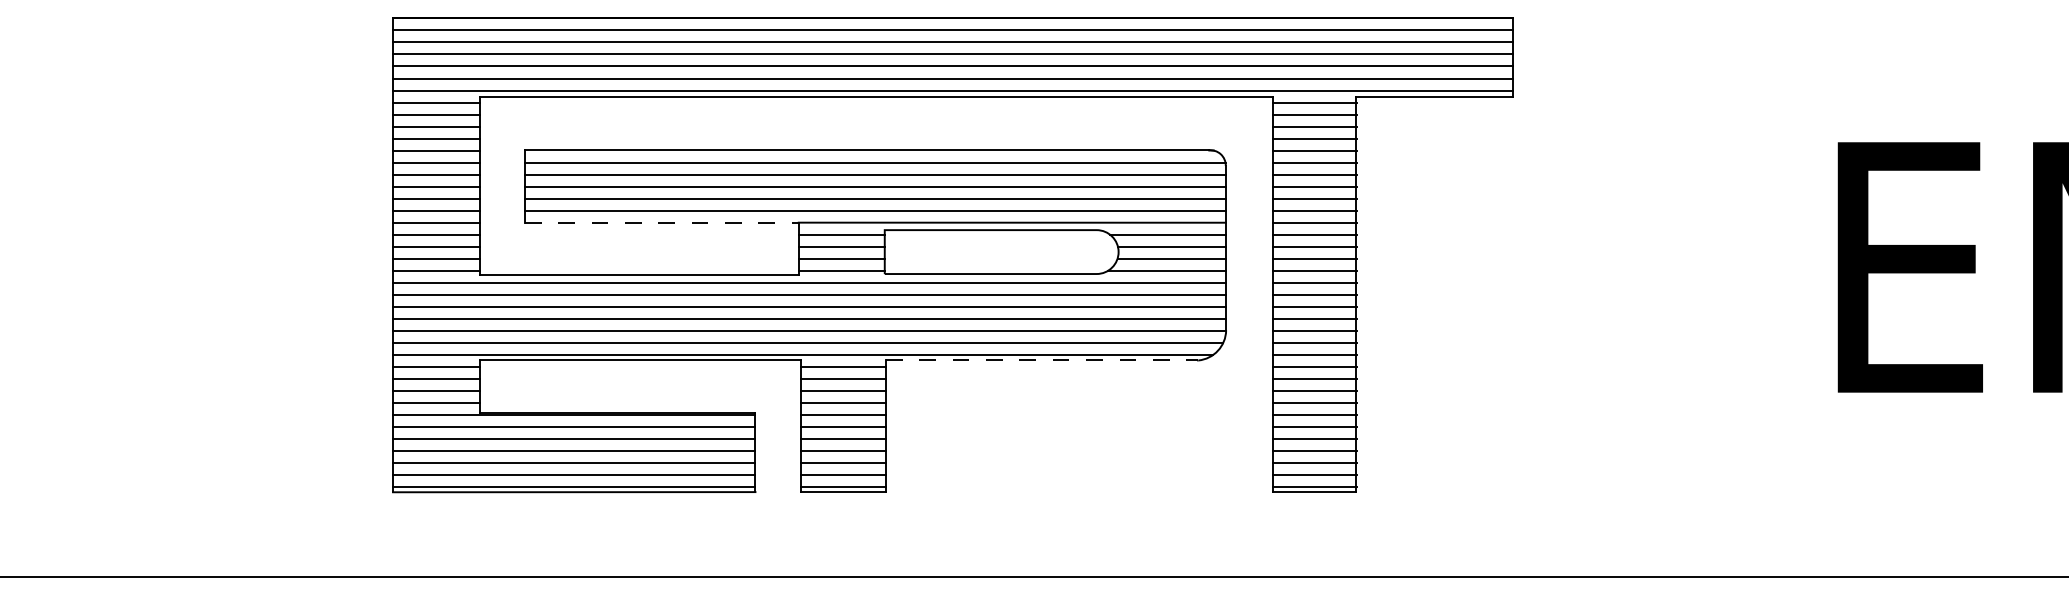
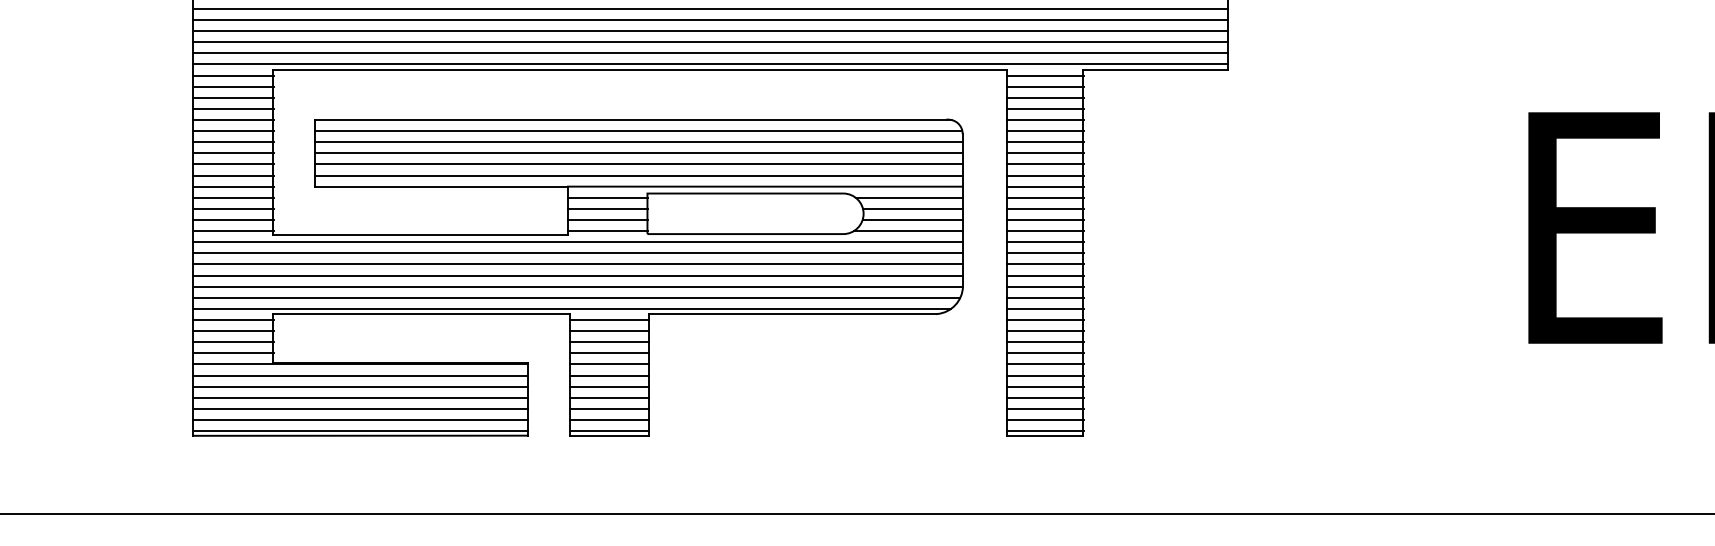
line: (661, 222) -> (441, 186), dashed -> solid
line: (1042, 360) -> (793, 314), dashed -> solid

